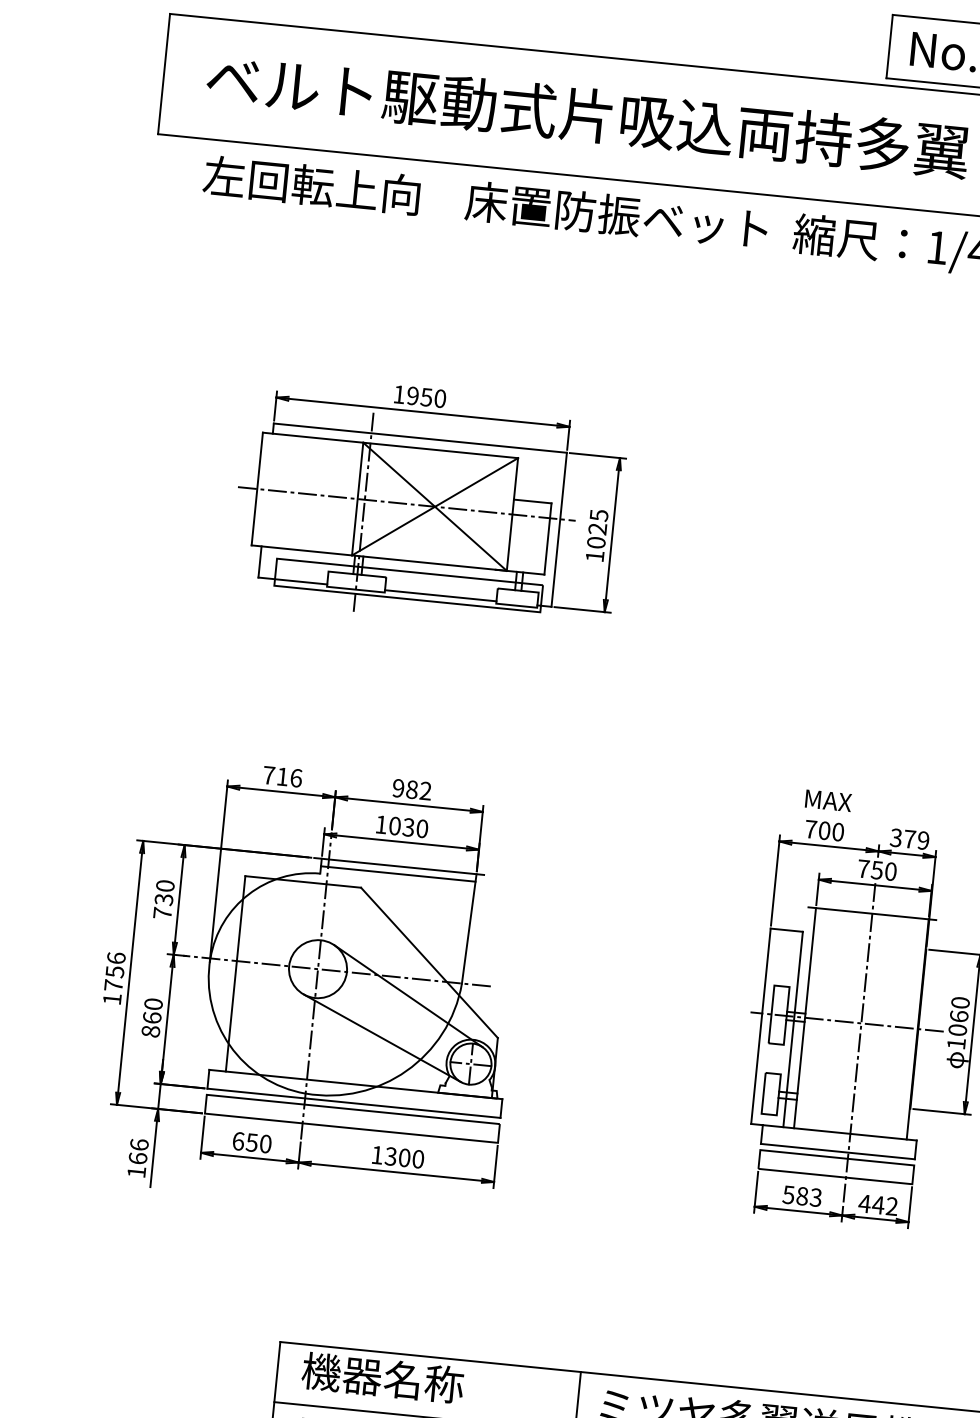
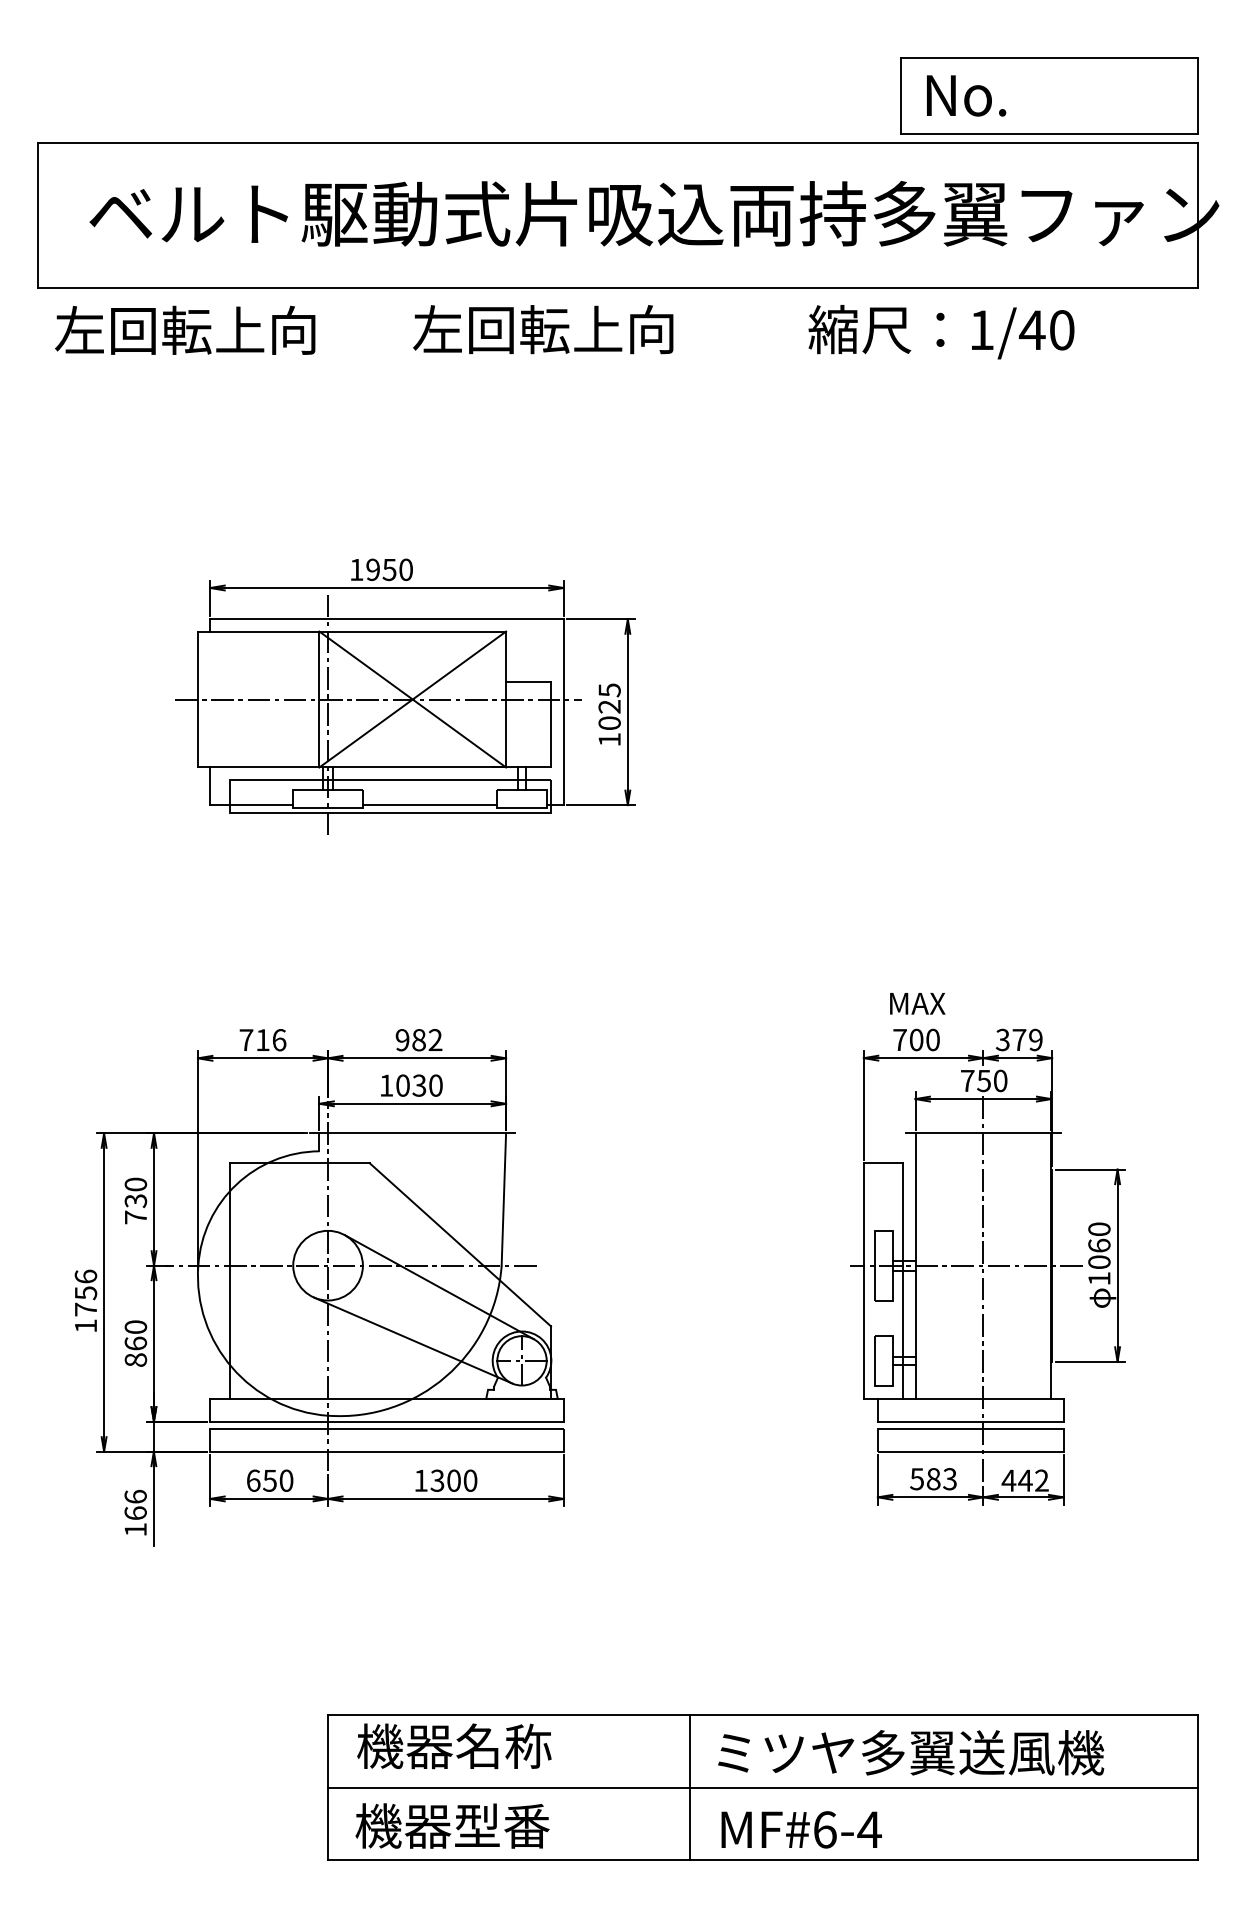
text: (312, 184) -> (185, 329), moved
text: (616, 215) -> (594, 329), 床置防振ベット -> 左回転上向
line: (398, 874) -> (412, 1142), removed

